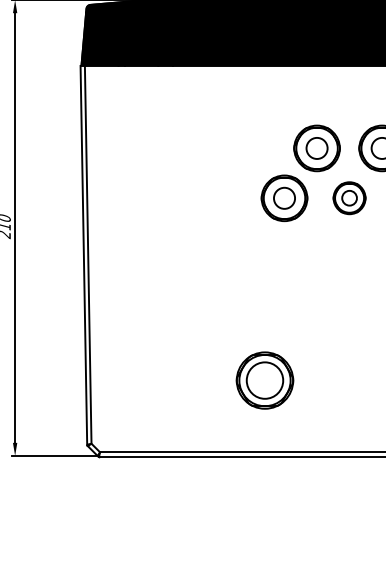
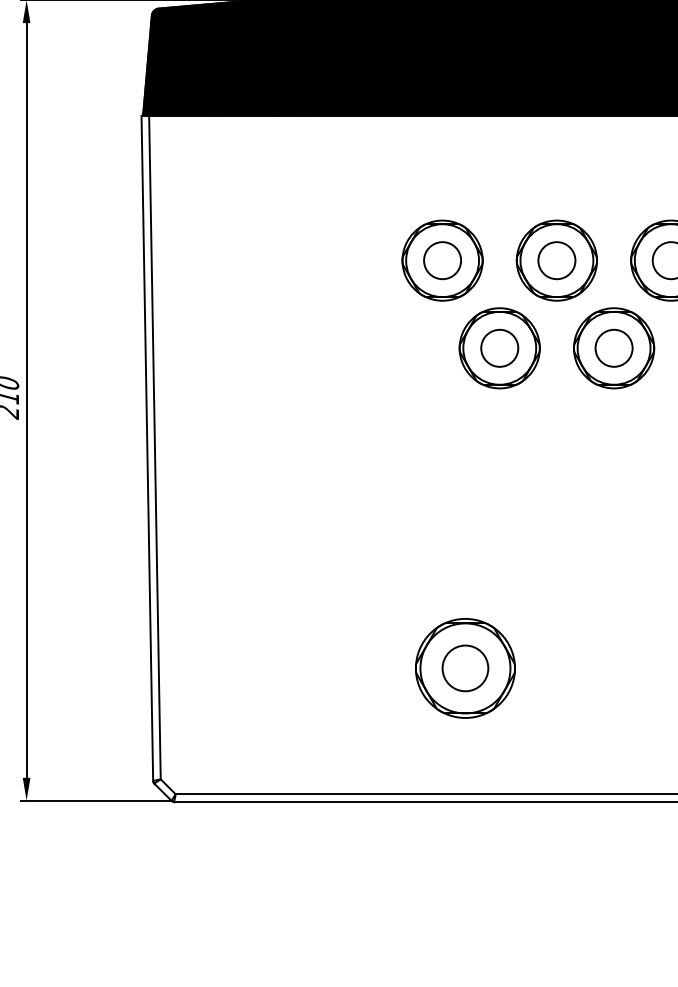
part: (251, 148) -> (441, 260), added
part: (349, 197) -> (613, 346), size x1.43
circle: (264, 380) -> (464, 668), size x0.71

